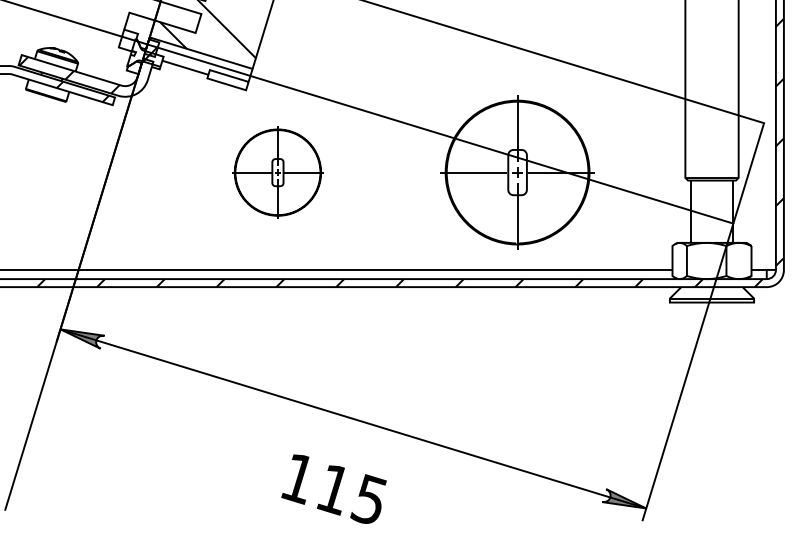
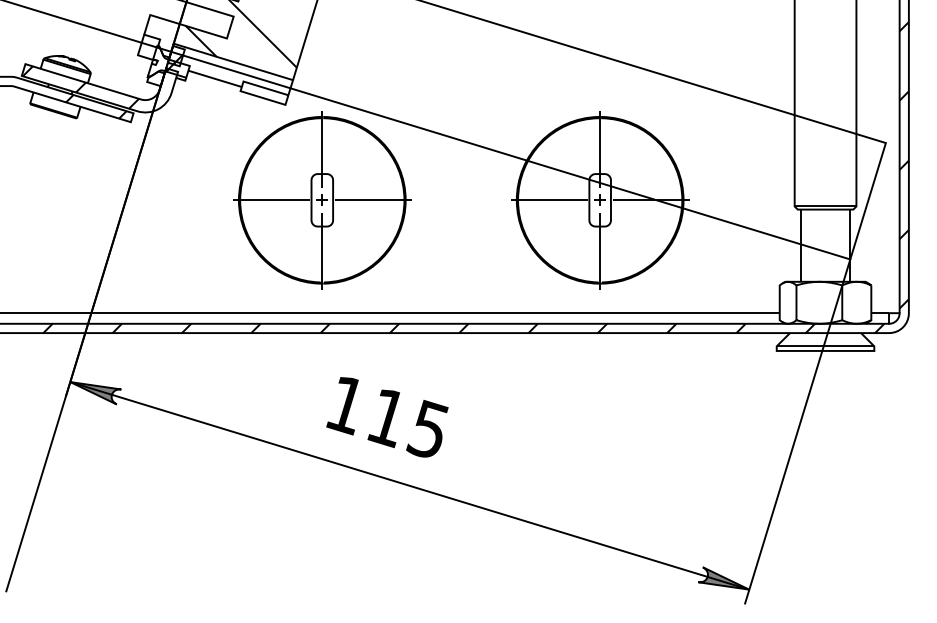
part: (278, 172) -> (322, 200), size x1.67
text: (334, 489) -> (387, 417), moved

